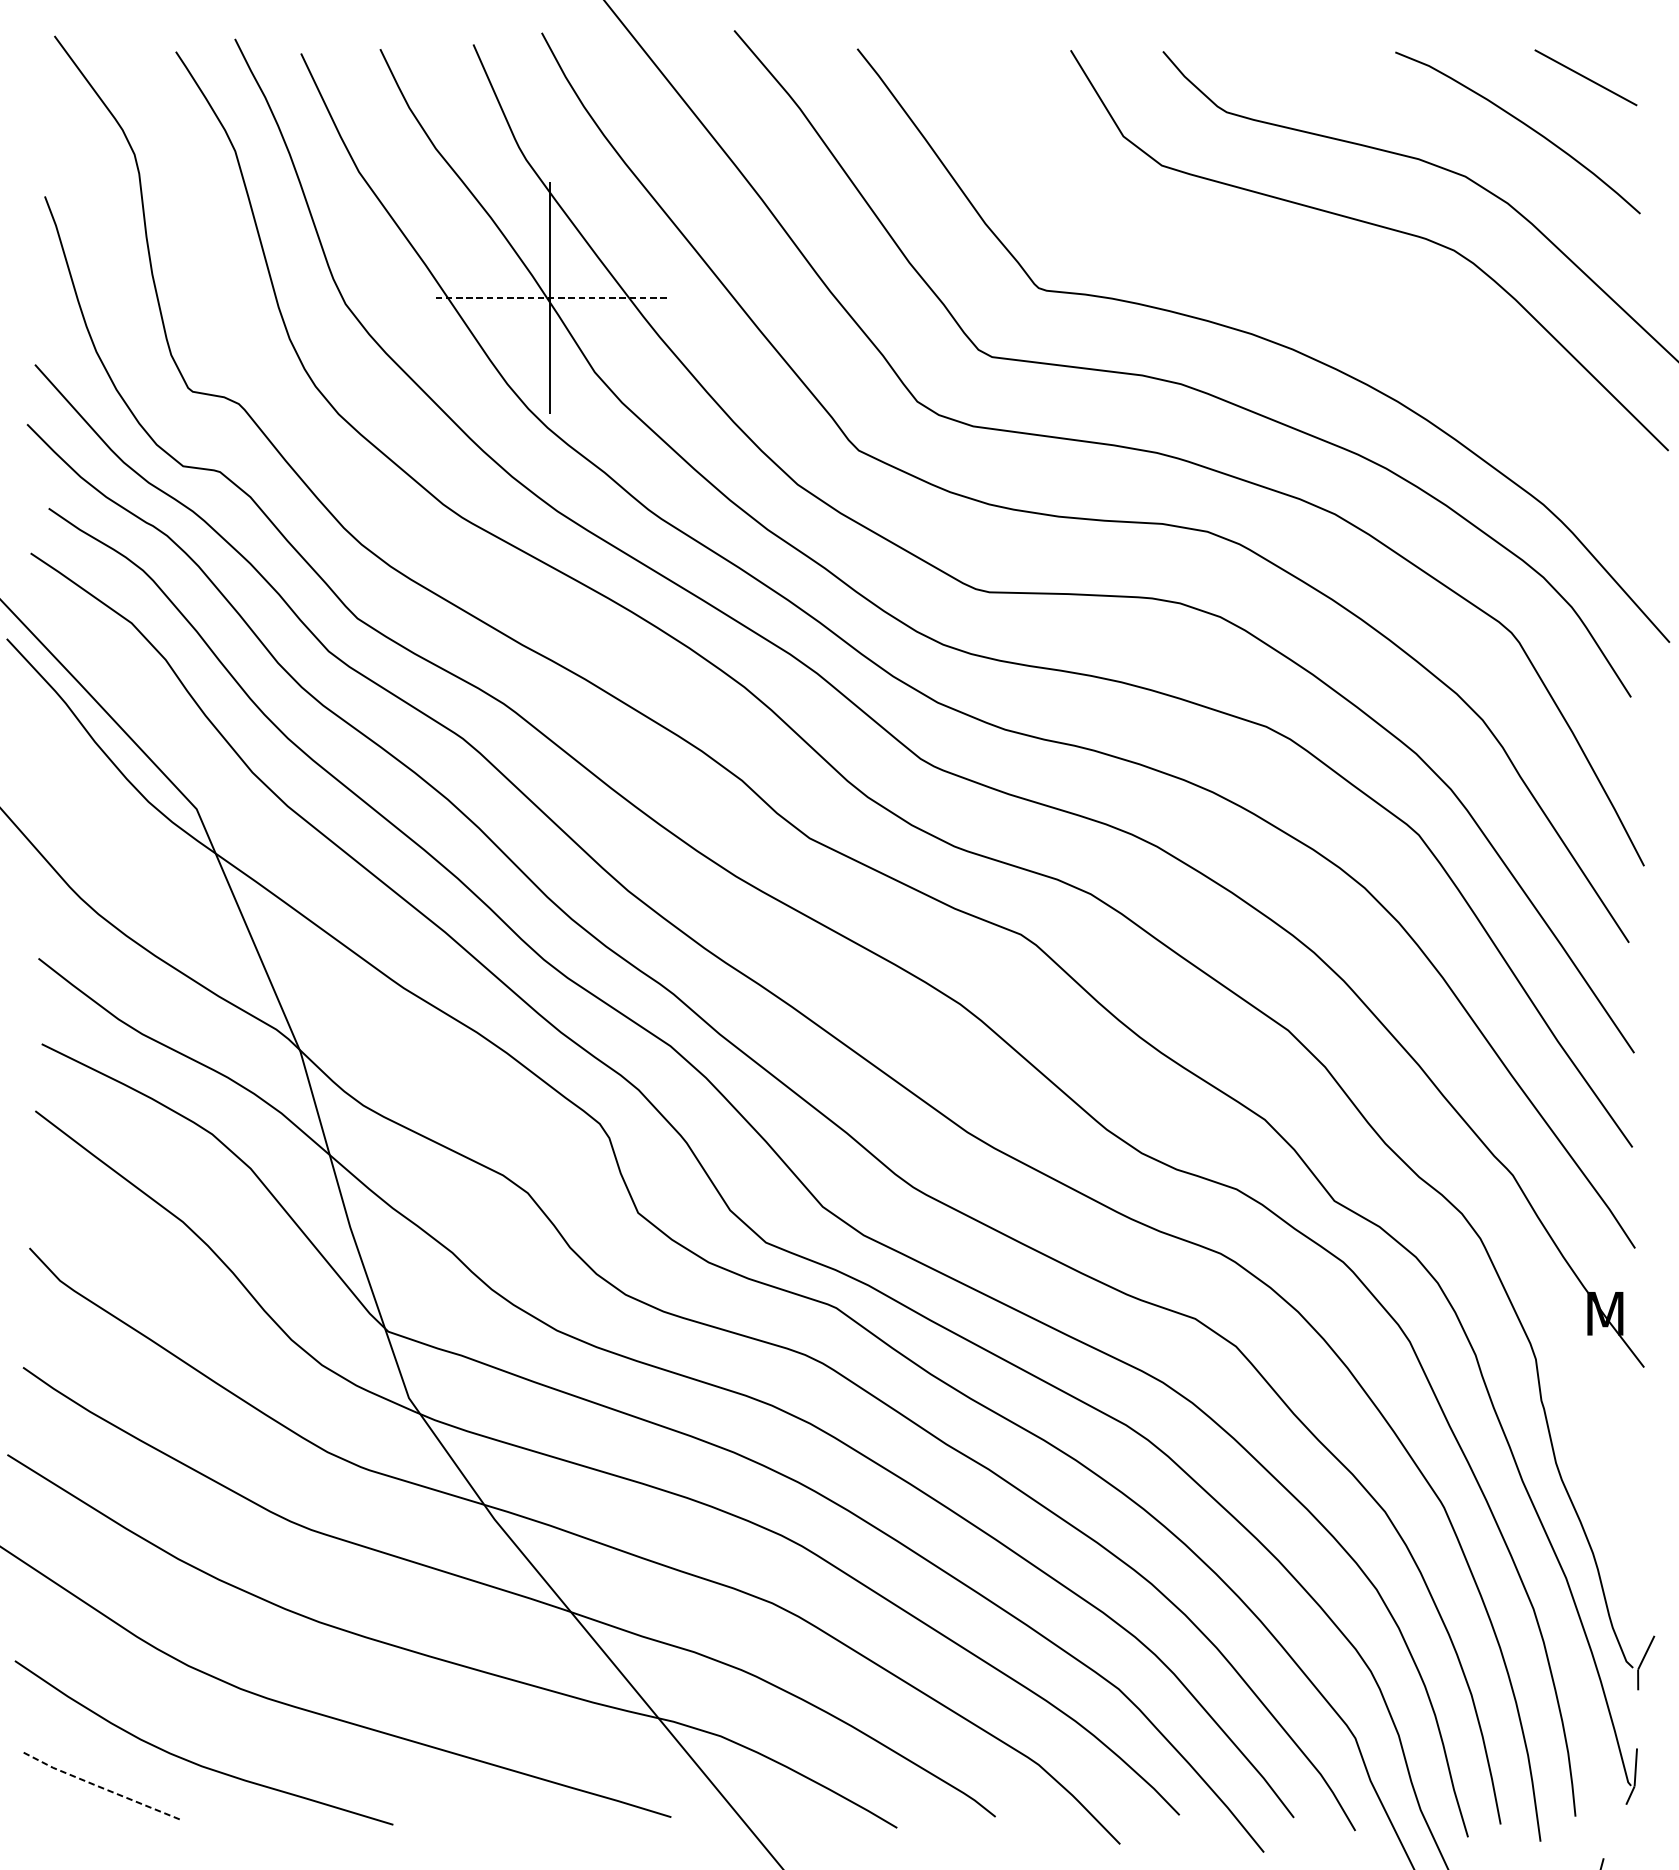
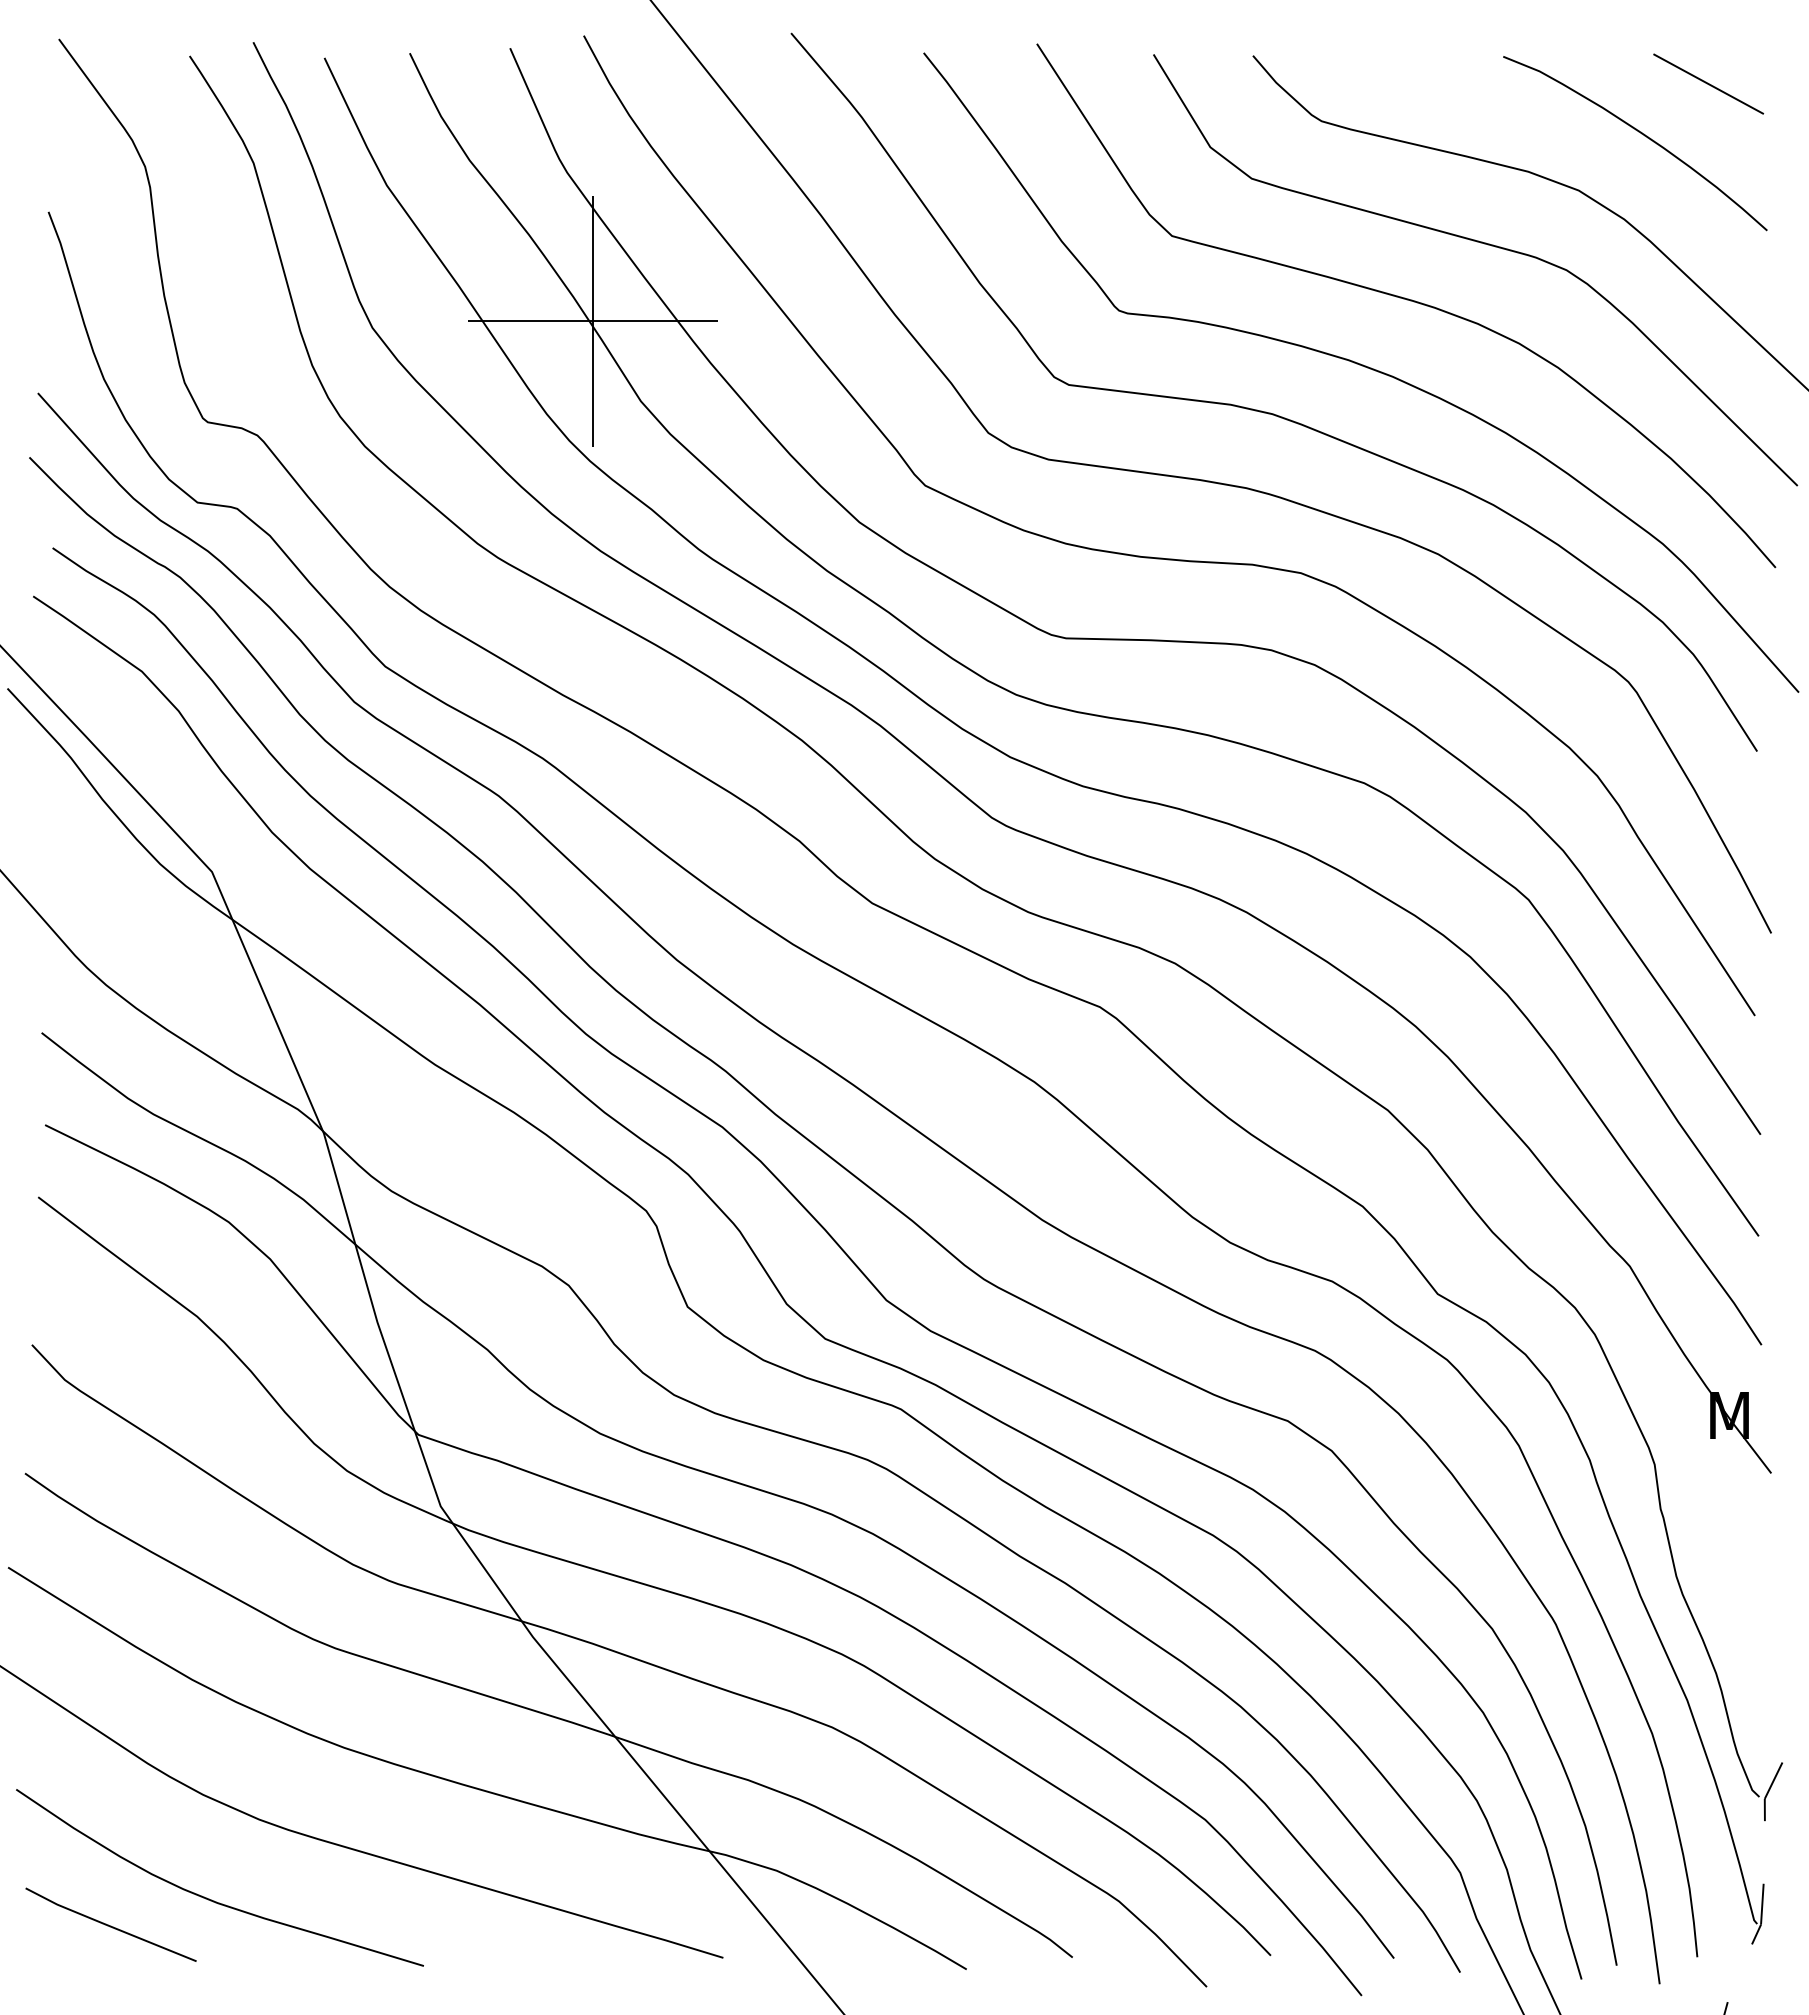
curve: (1305, 278) -> (1406, 300), added
line: (549, 298) -> (592, 321), dashed -> solid
line: (101, 1788) -> (109, 1926), dashed -> solid

